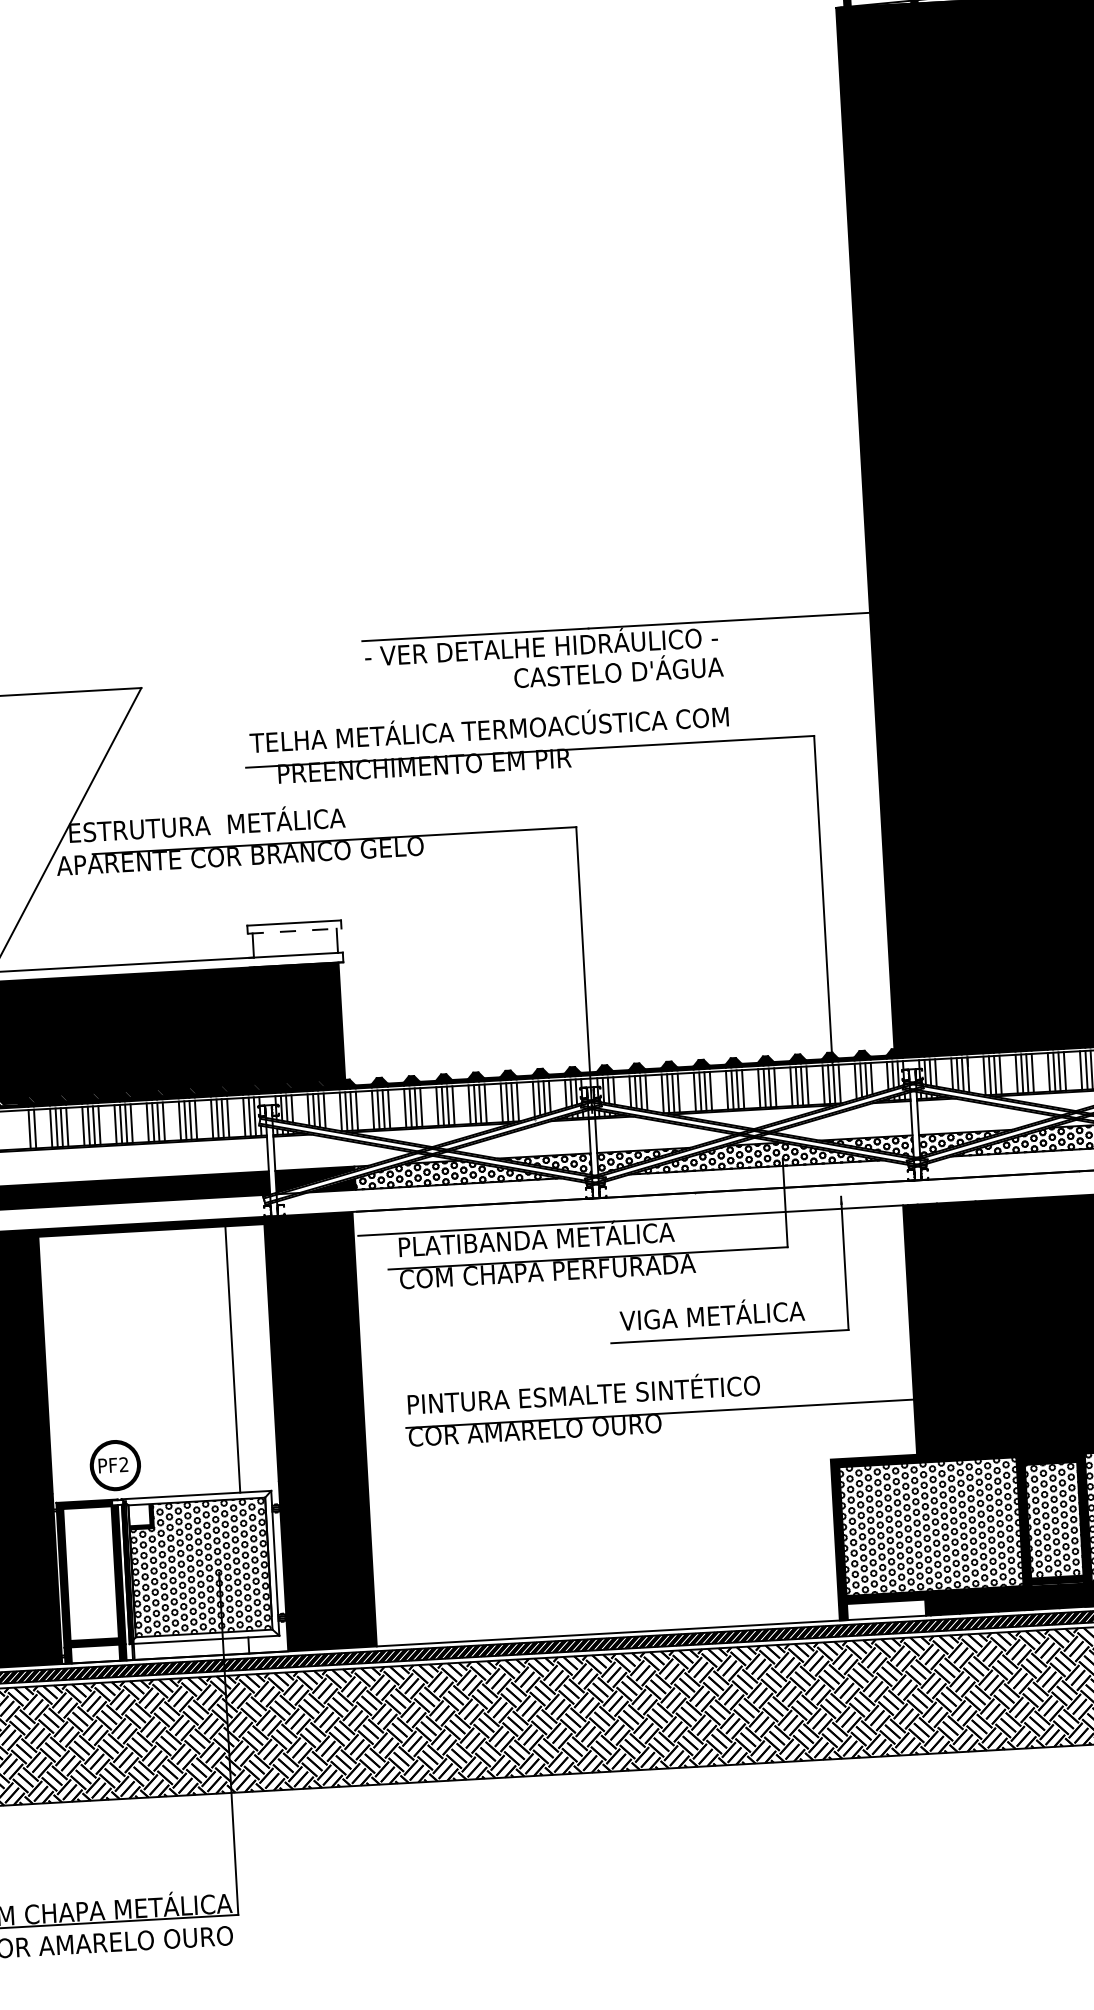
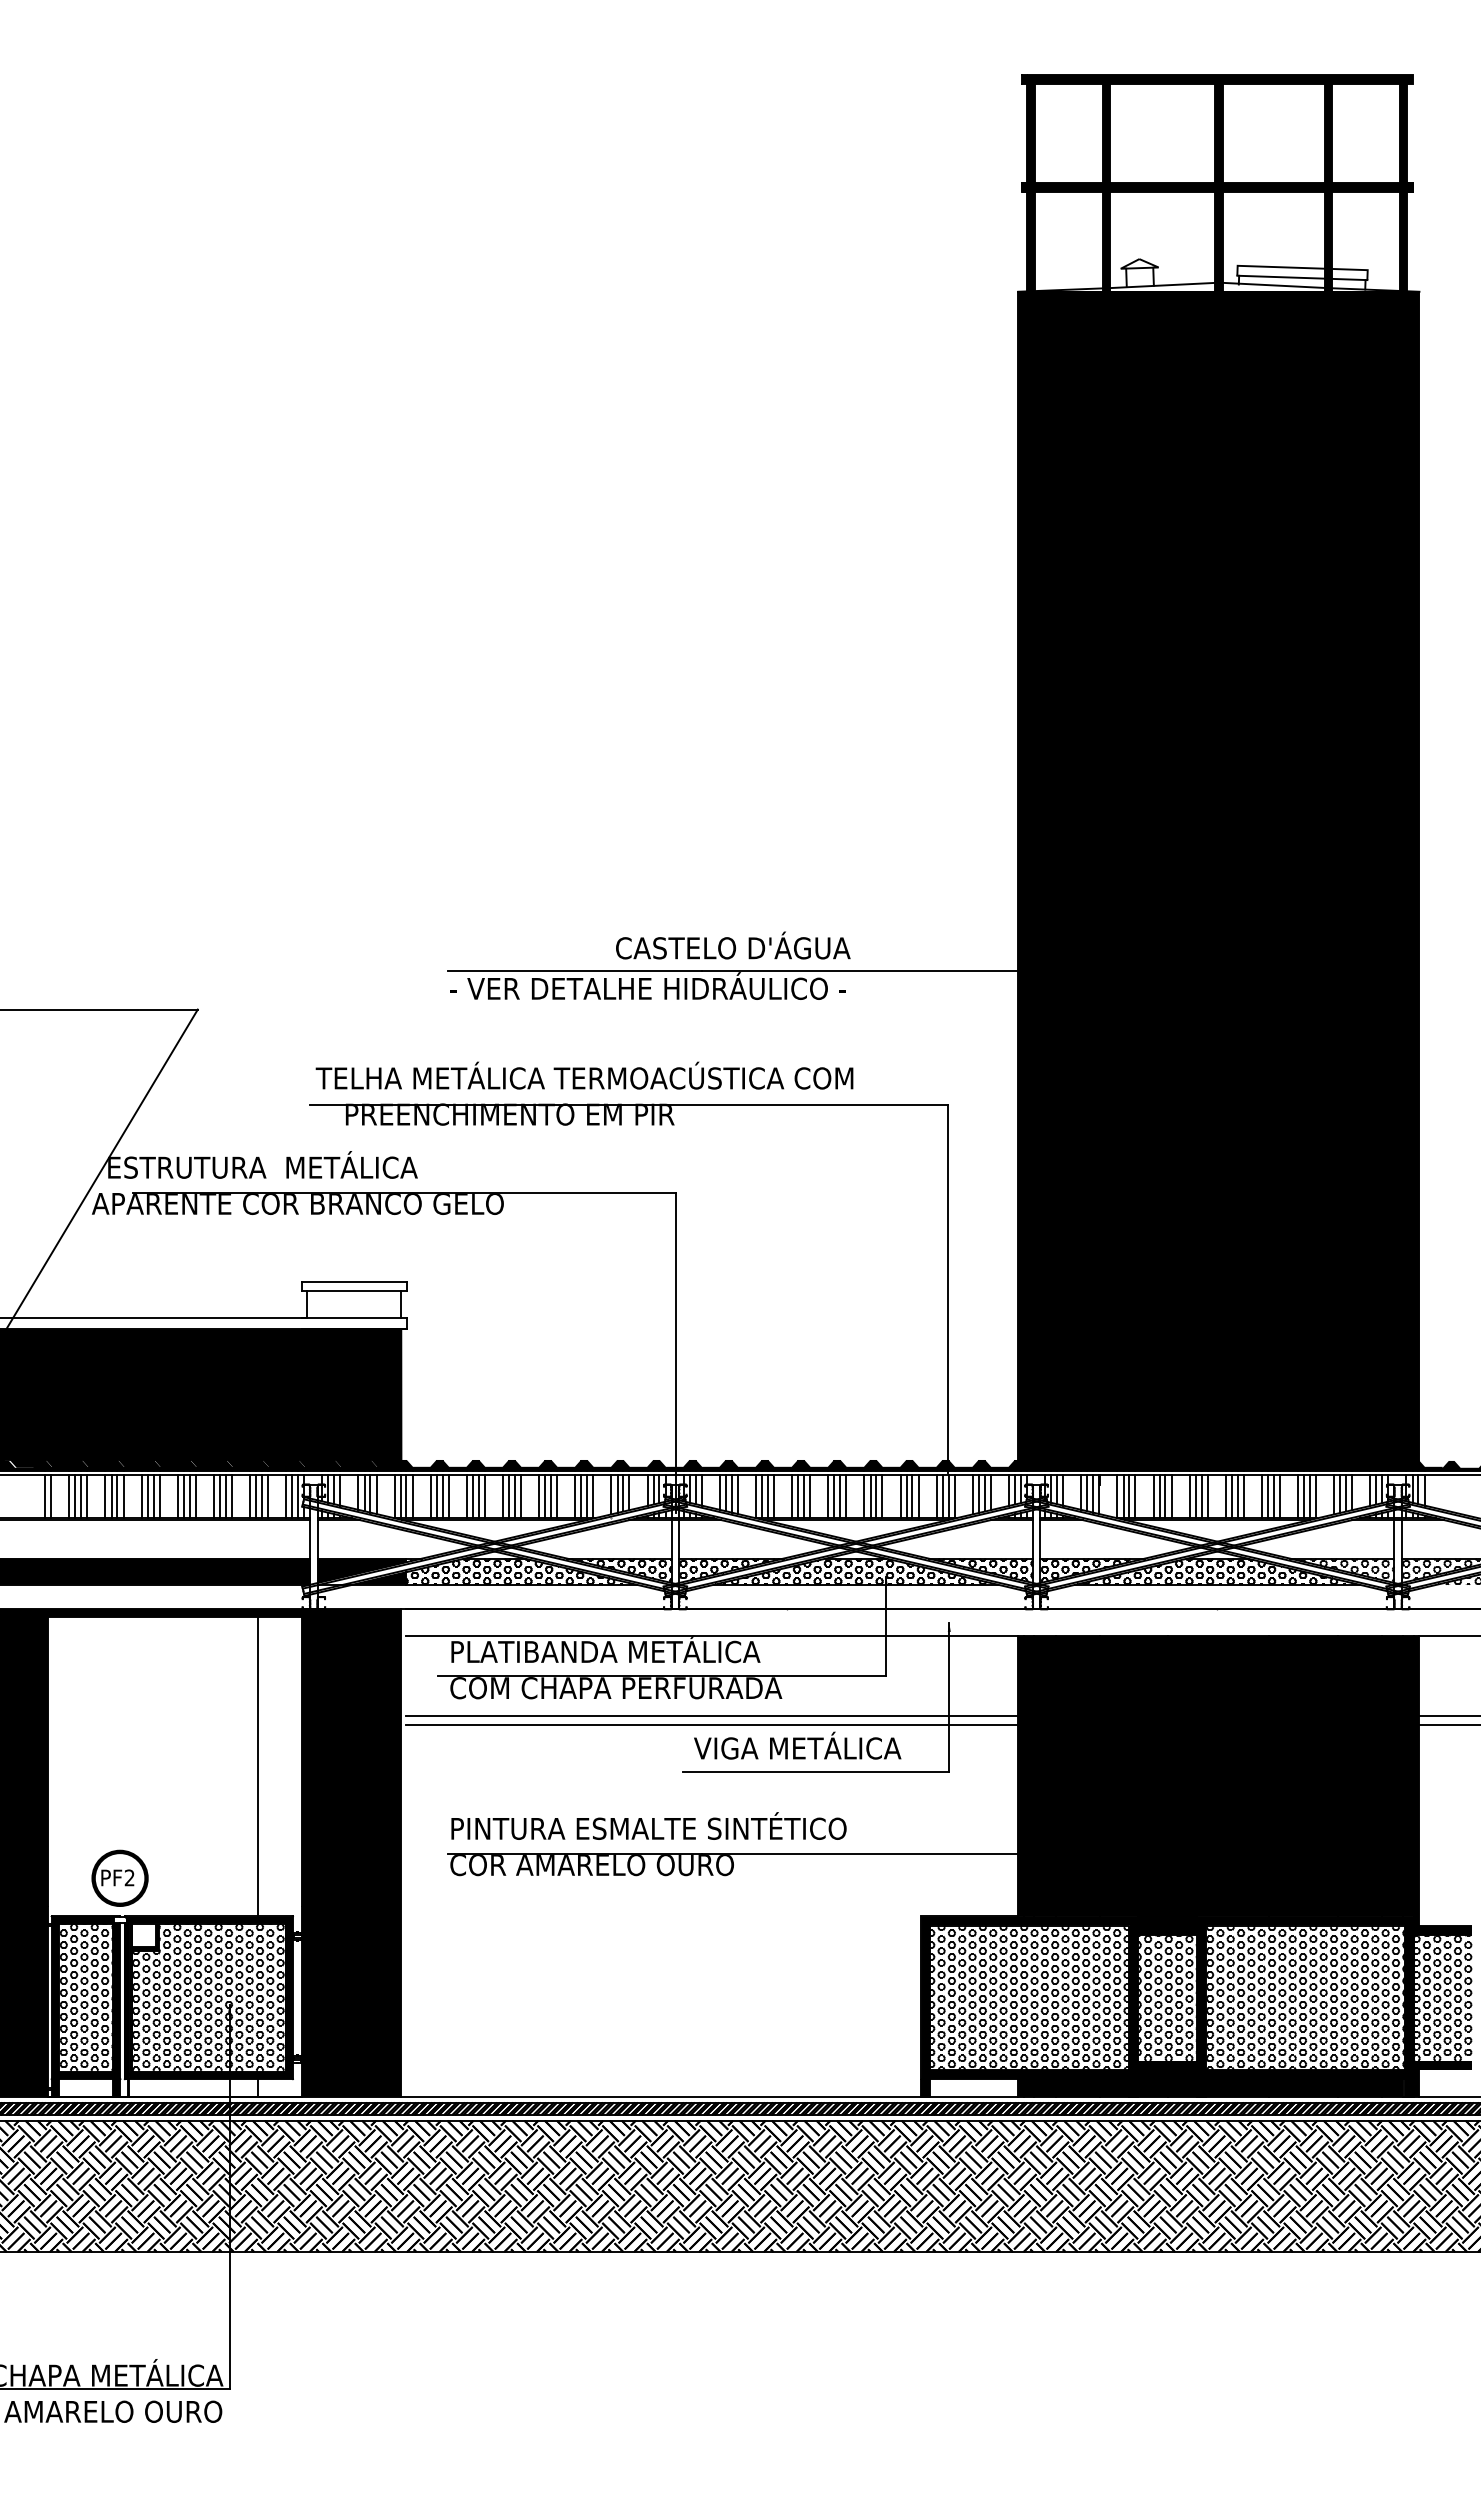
text: (618, 670) -> (733, 945), moved
line: (294, 931) -> (354, 1291), dashed -> solid
line: (634, 1291) -> (712, 1715), added
line: (635, 1299) -> (712, 1724), added
fill: (200, 1567) -> (208, 1997), added
hatch: (91, 1573) -> (86, 1997), added

